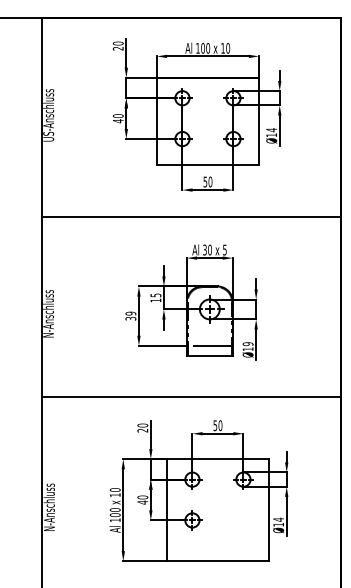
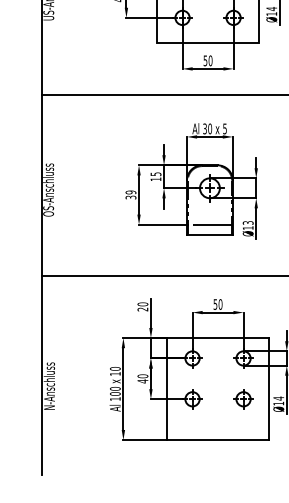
text: (48, 310) -> (48, 189), N-Anschluss -> OS-Anschluss
text: (247, 344) -> (247, 223), Ø19 -> Ø13
part: (243, 520) -> (243, 399), added

